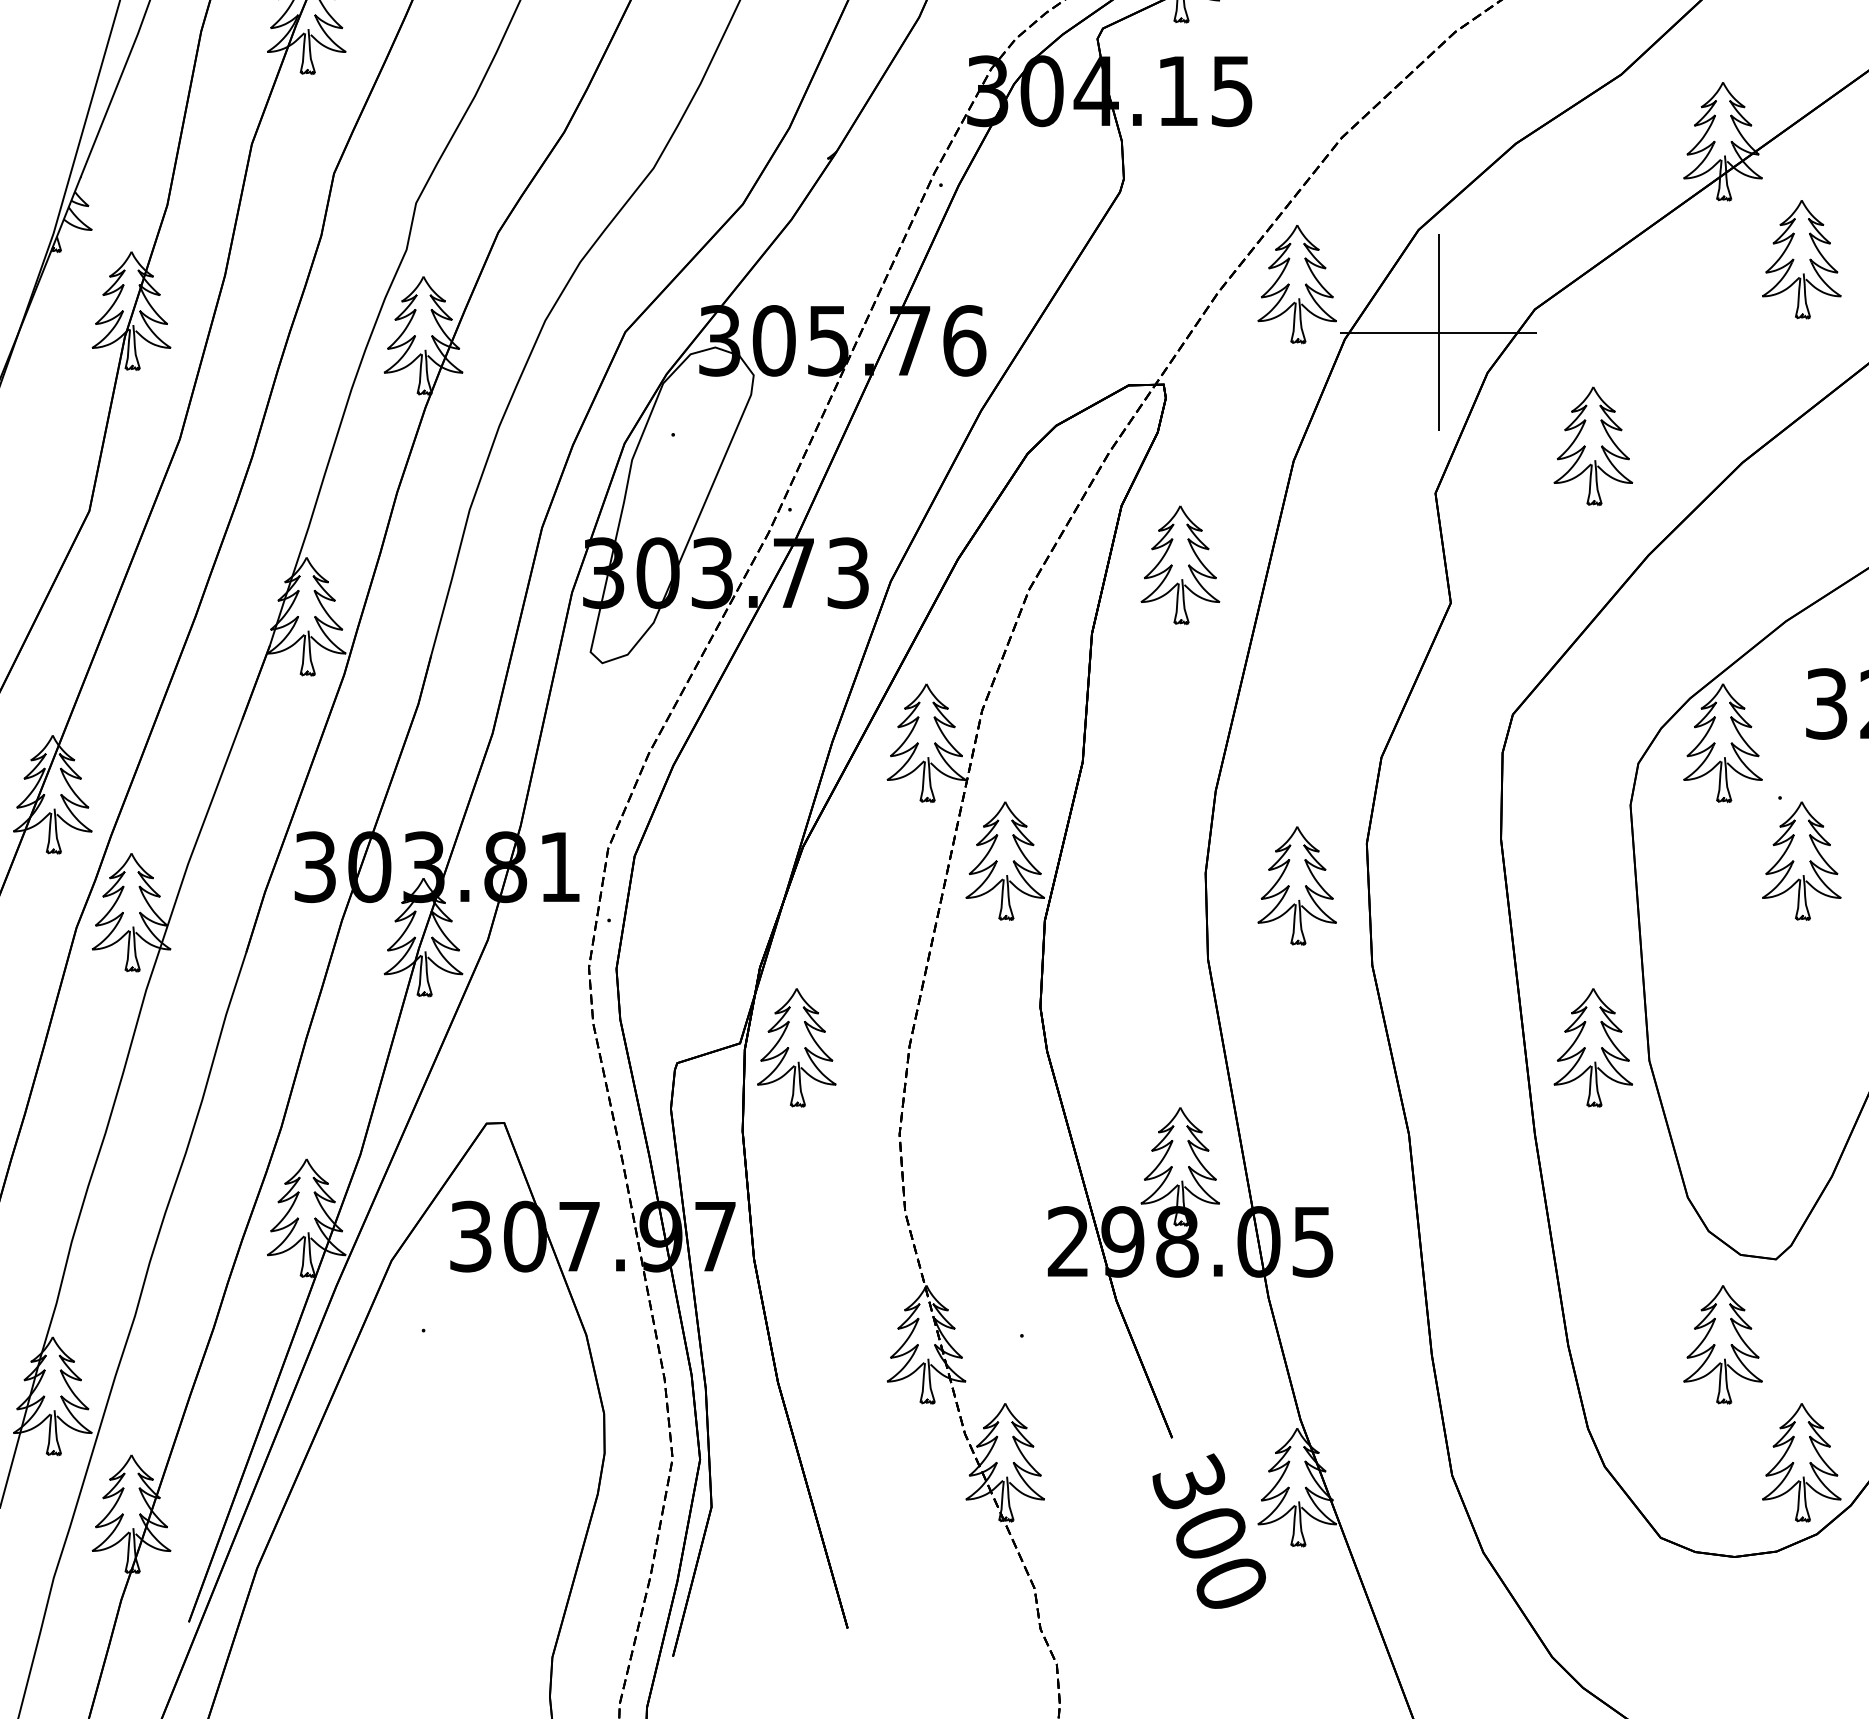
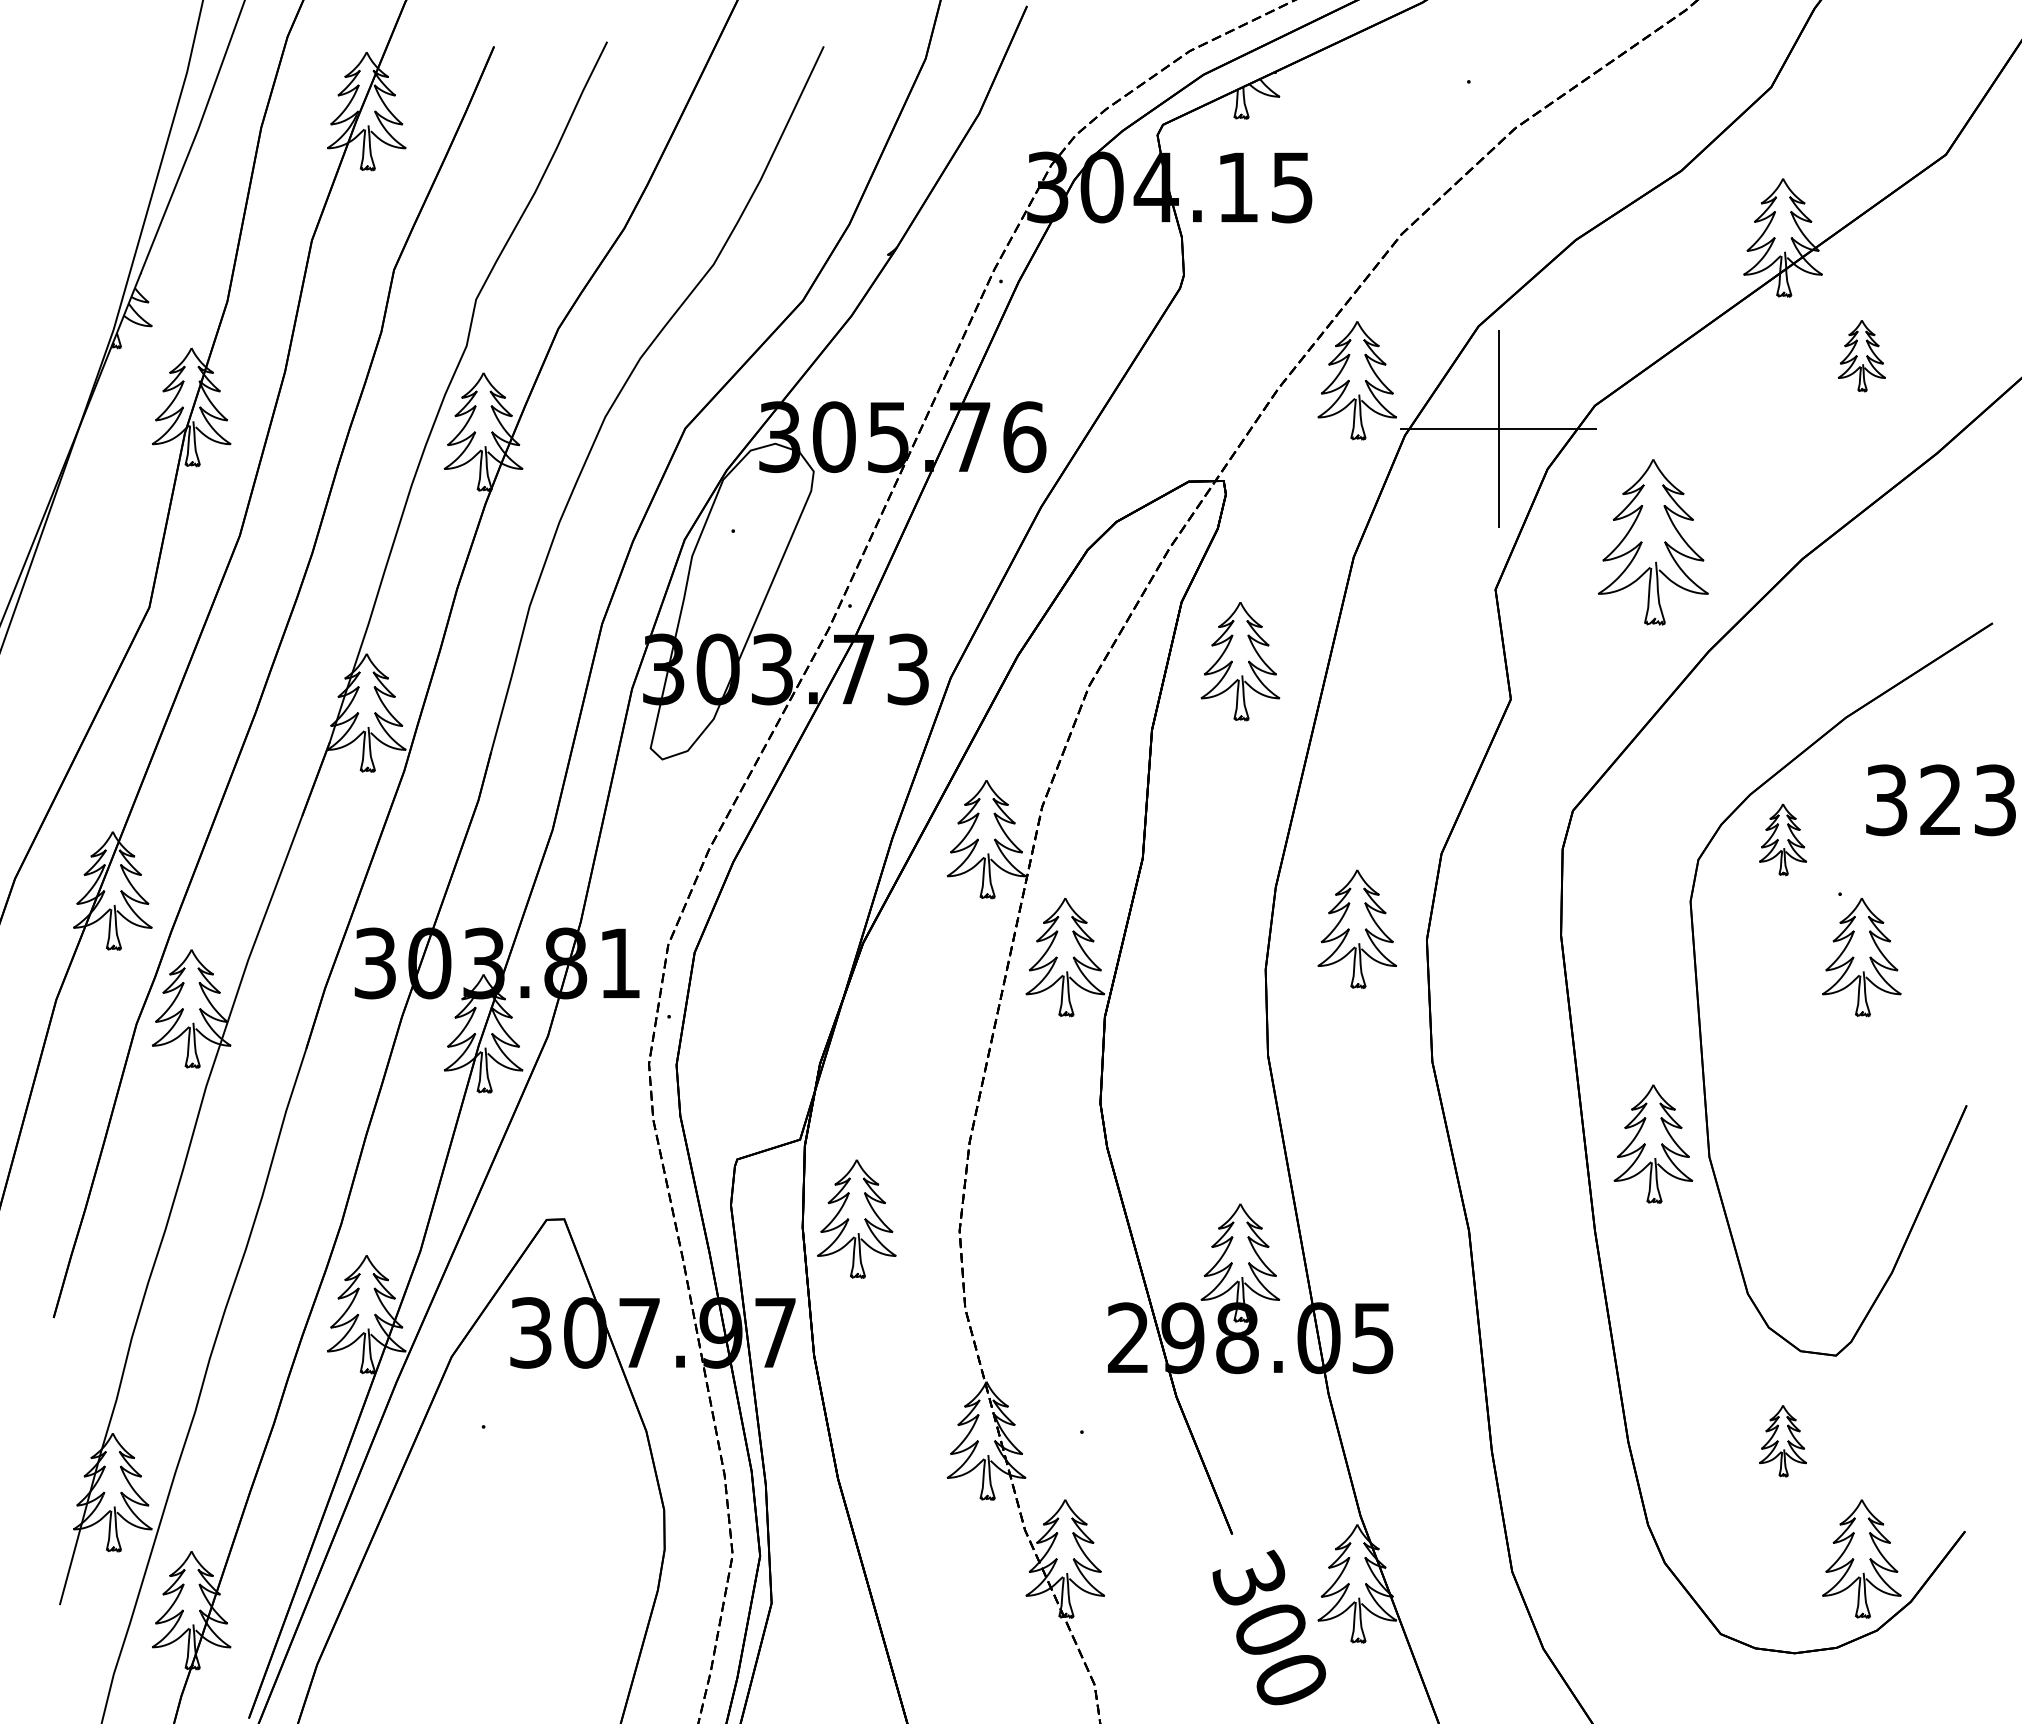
part: (1801, 259) -> (1861, 355), size x0.6
part: (1593, 446) -> (1653, 542), size x1.4
part: (1722, 743) -> (1782, 839), size x0.6
part: (1296, 885) -> (1356, 928), moved
part: (796, 1047) -> (856, 1218), moved
part: (1722, 1344) -> (1782, 1440), size x0.6

